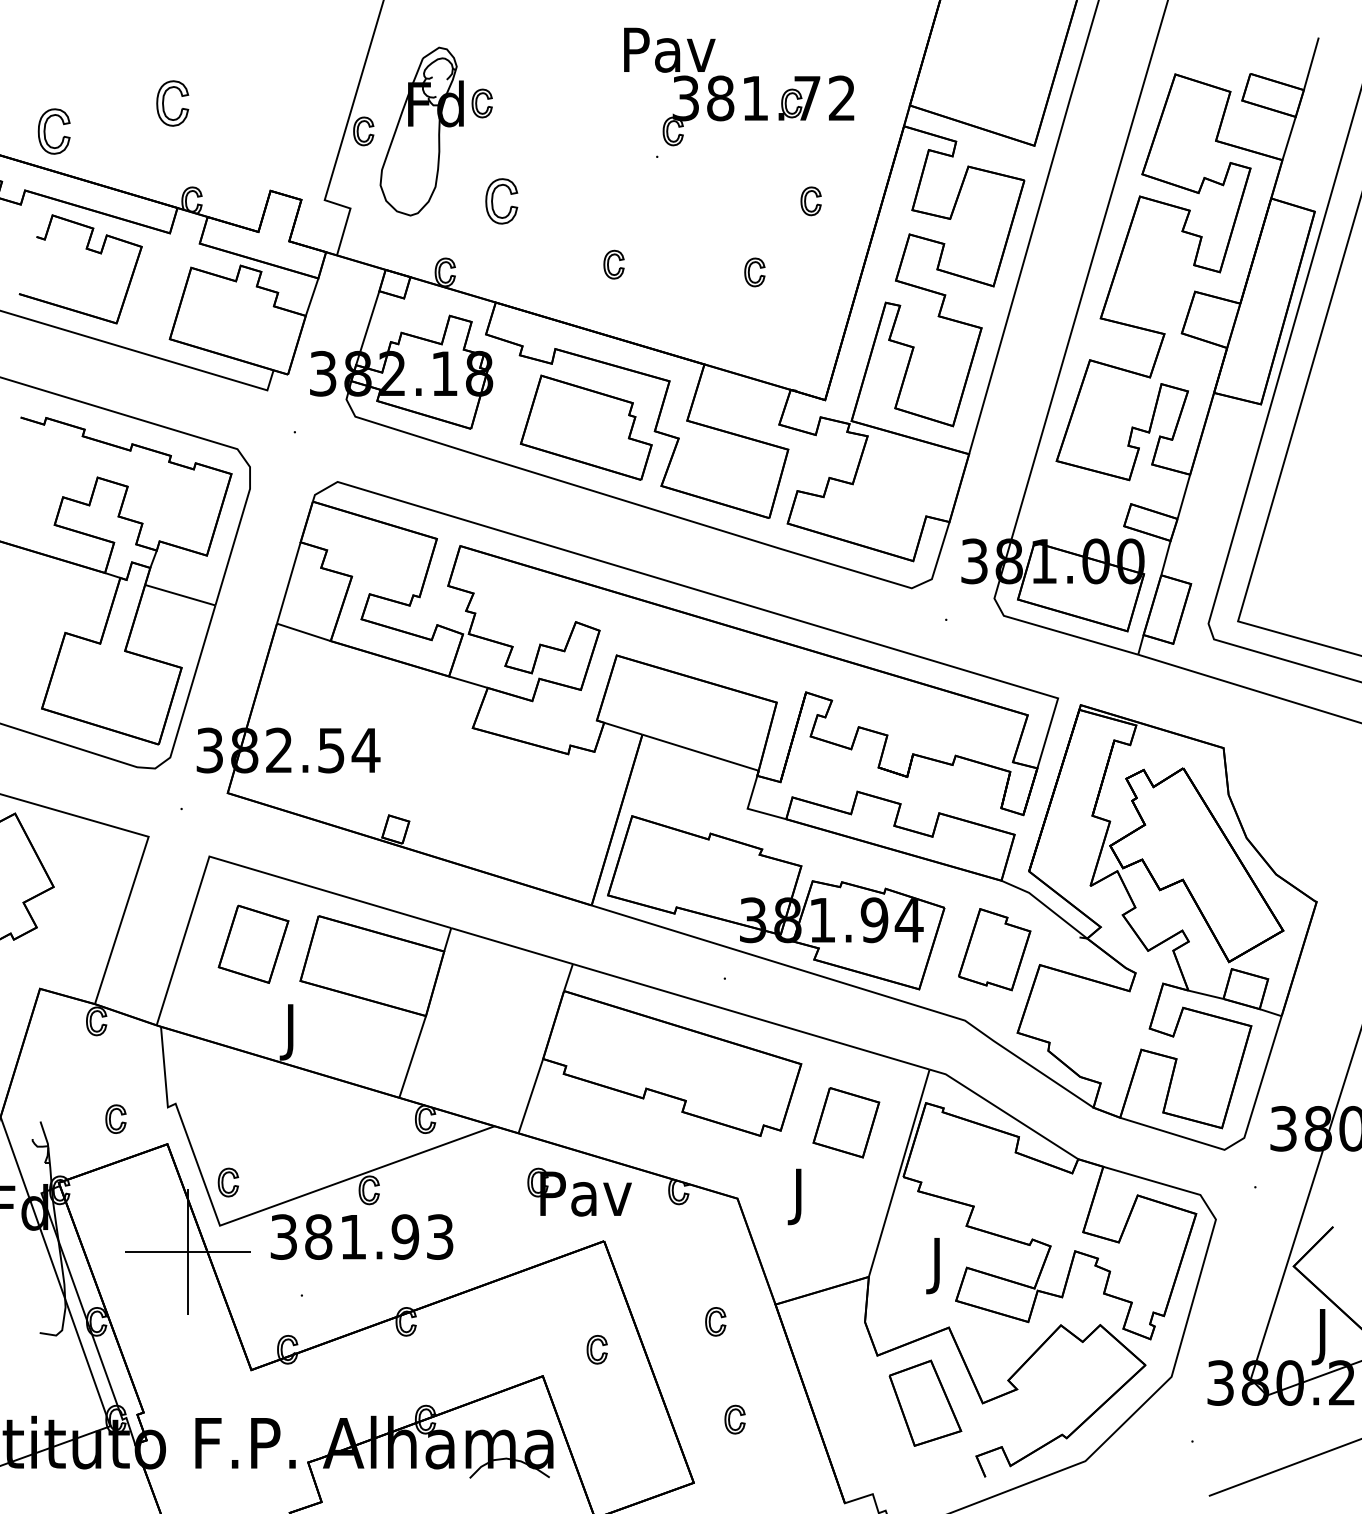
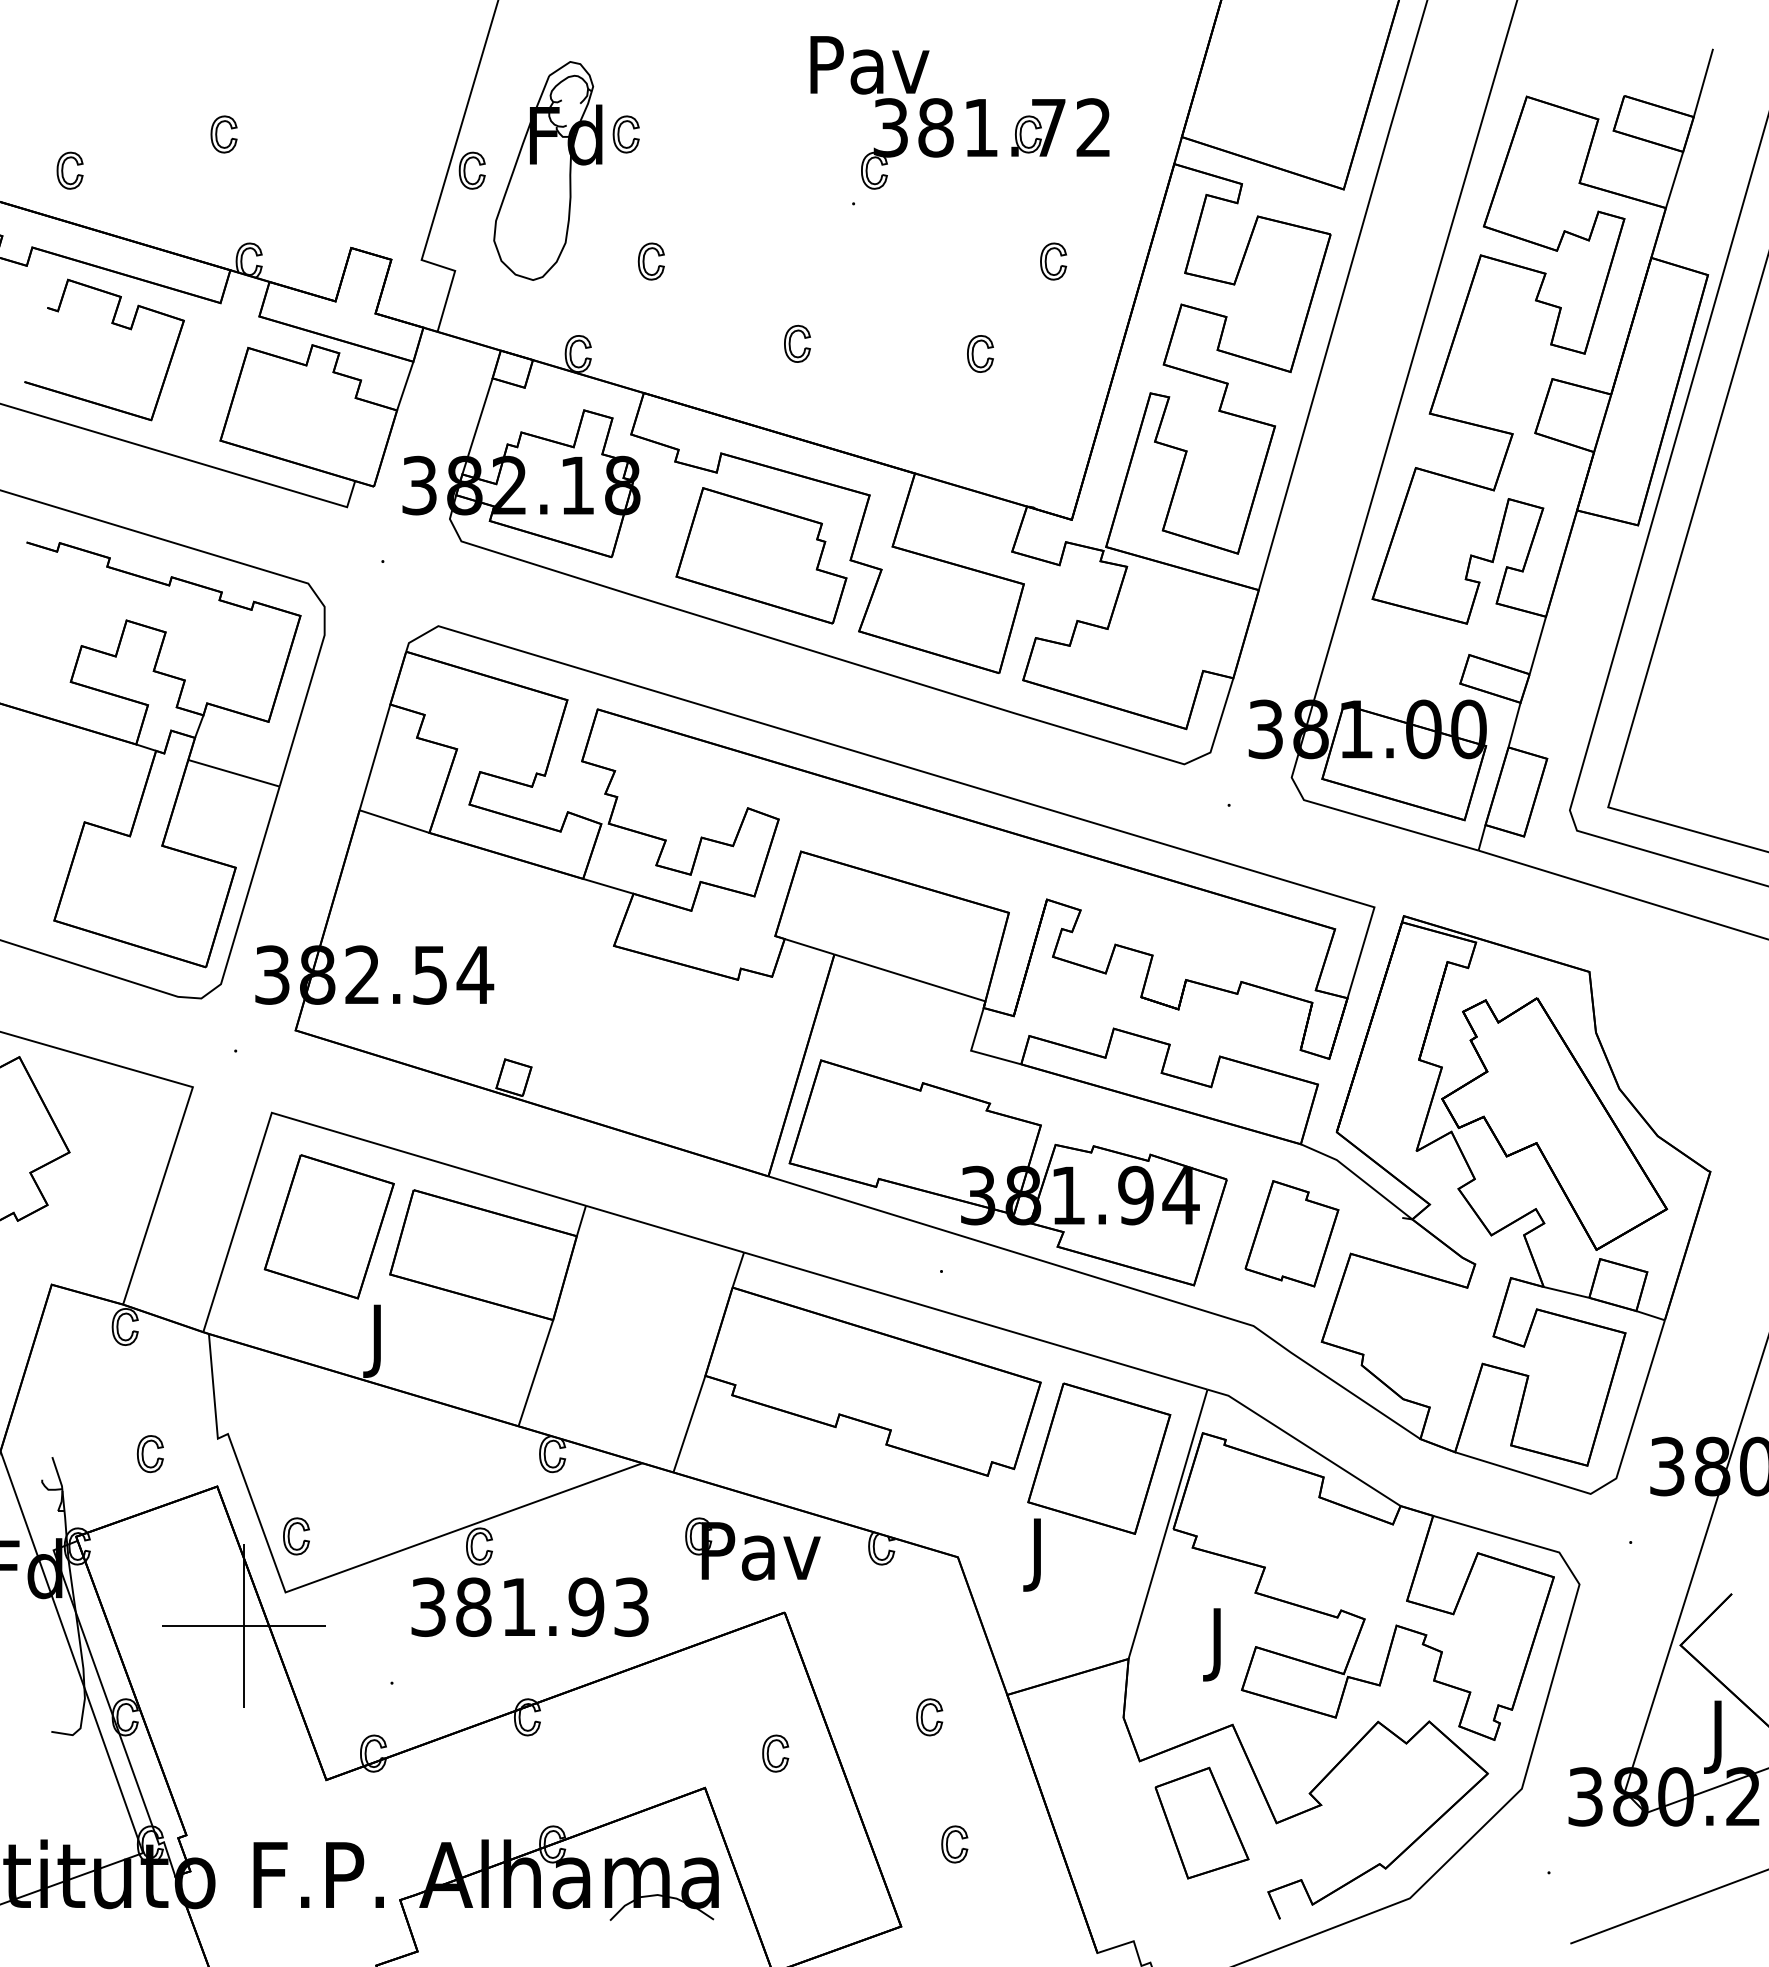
part: (172, 103) -> (223, 134), size x0.62
part: (53, 131) -> (69, 170), size x0.62
part: (500, 201) -> (650, 261), size x0.62
part: (253, 944) -> (328, 1226), size x1.43
part: (846, 1122) -> (1099, 1458), size x1.67
text: (361, 1236) -> (529, 1606), moved

